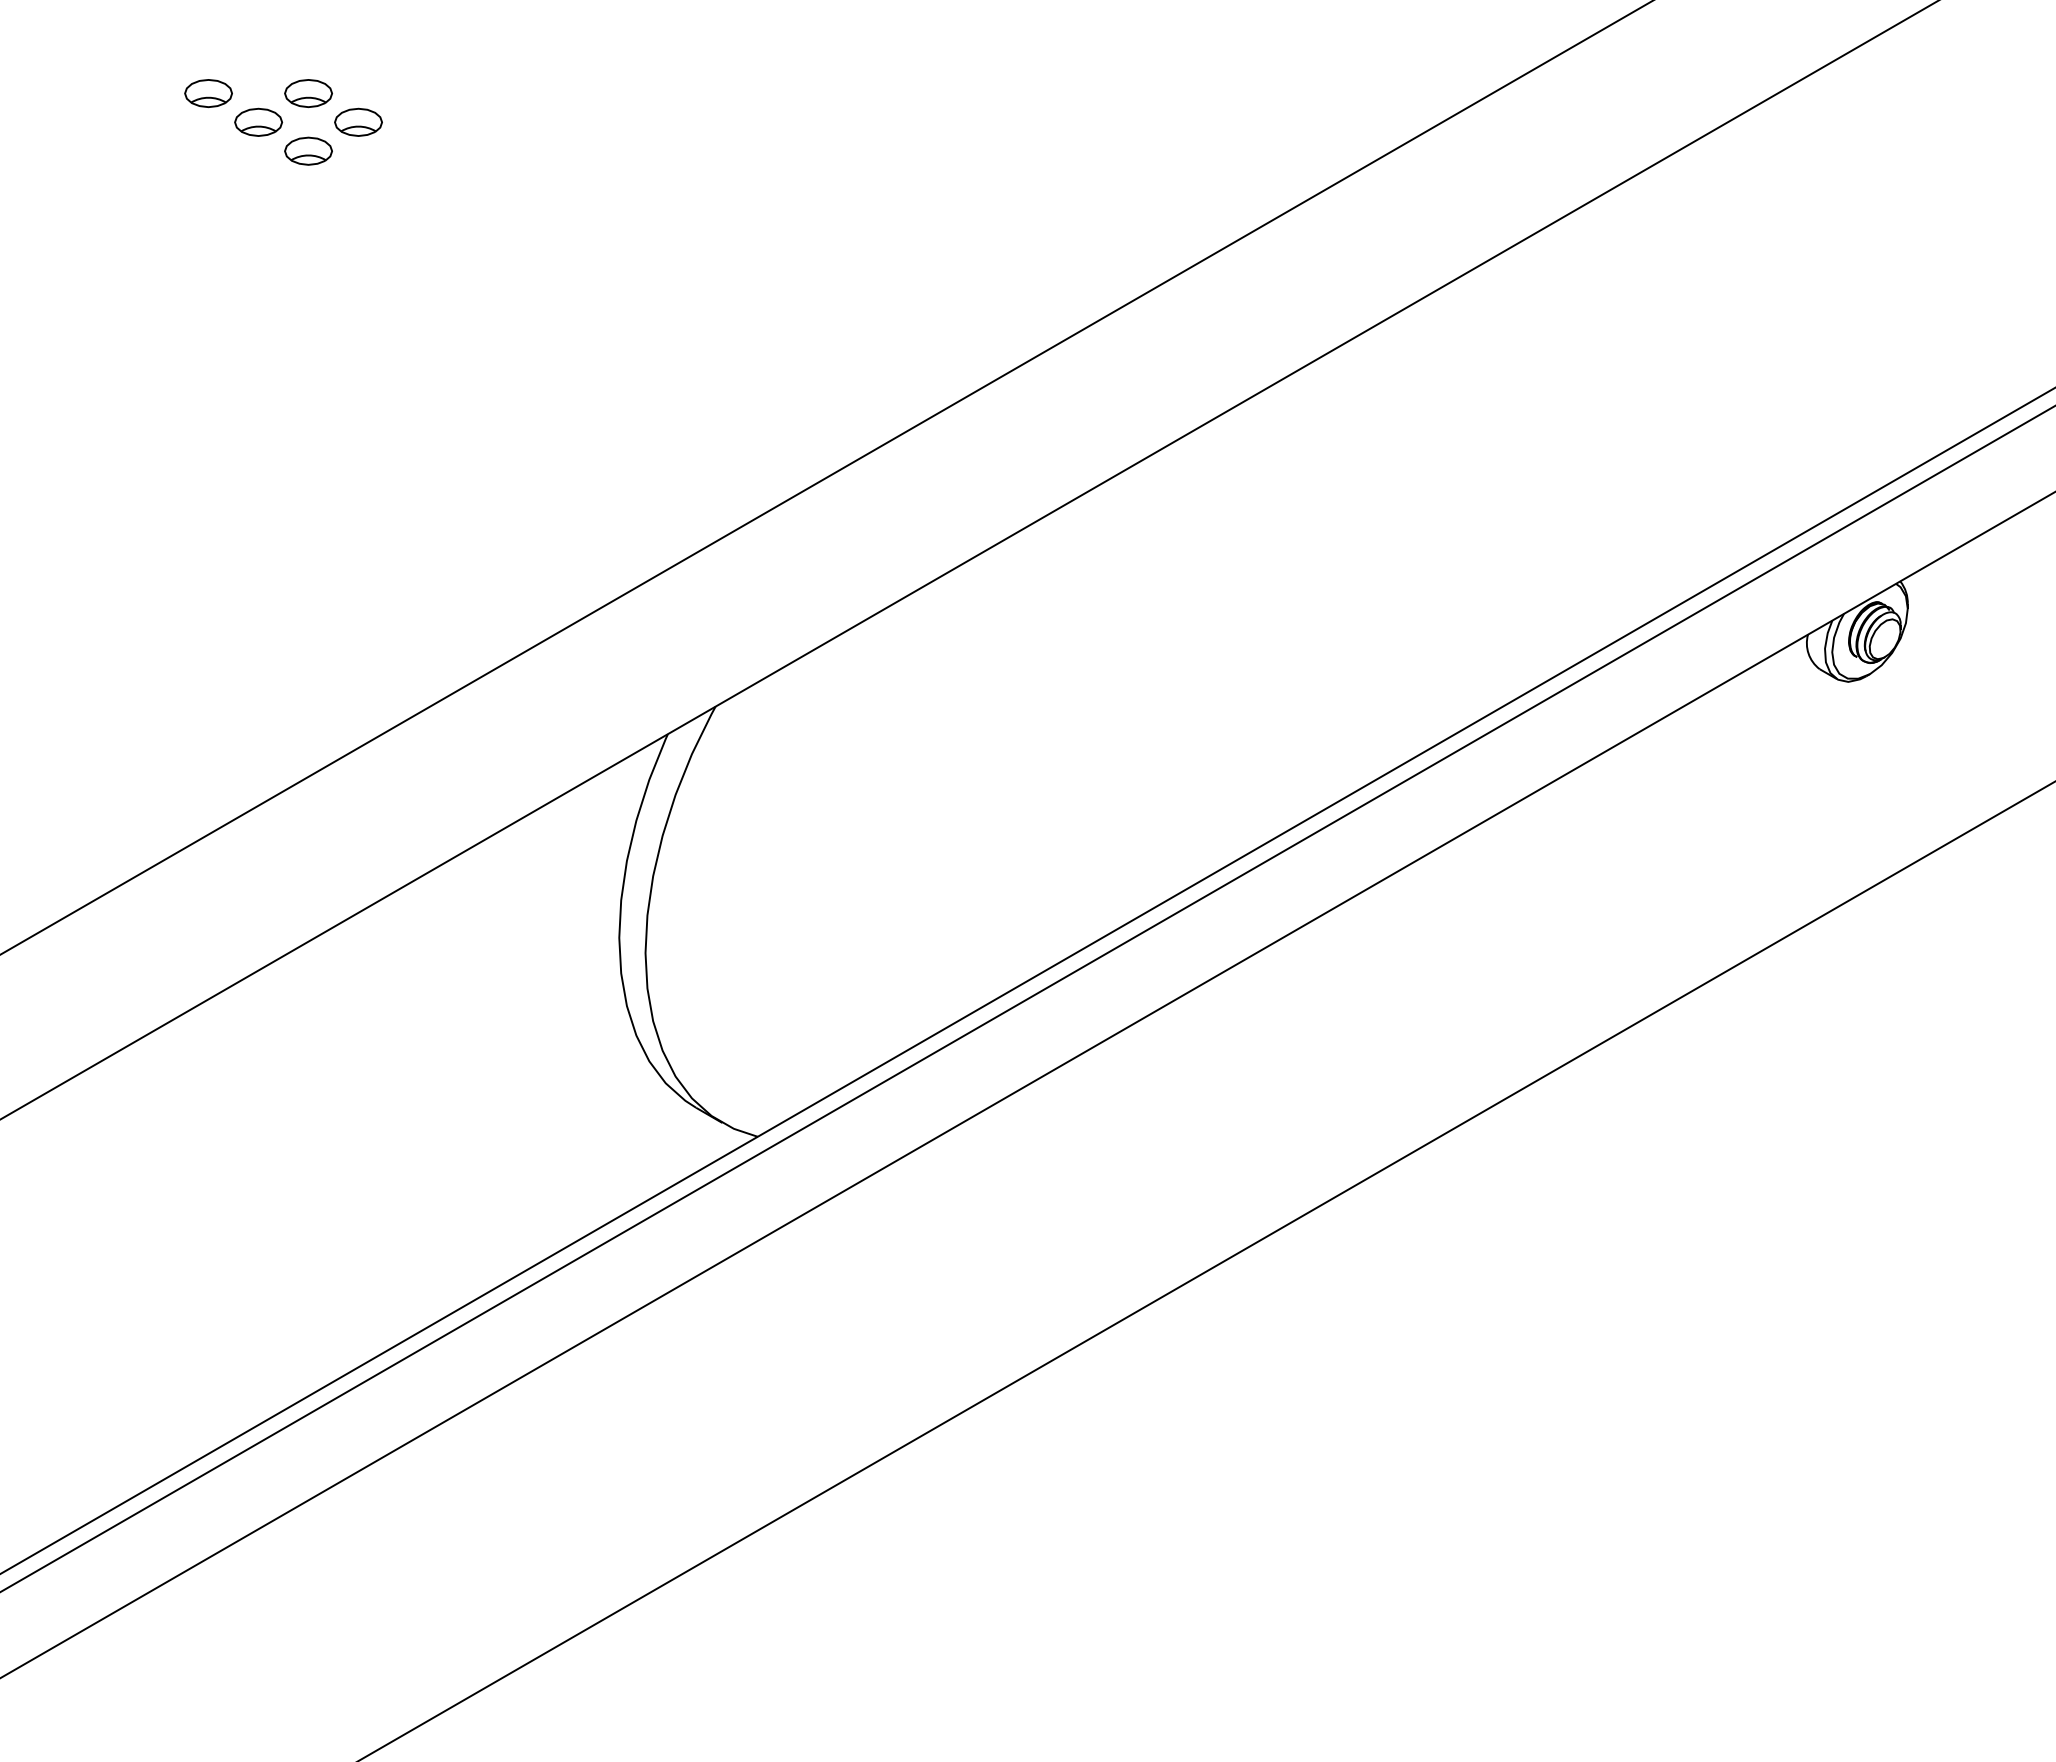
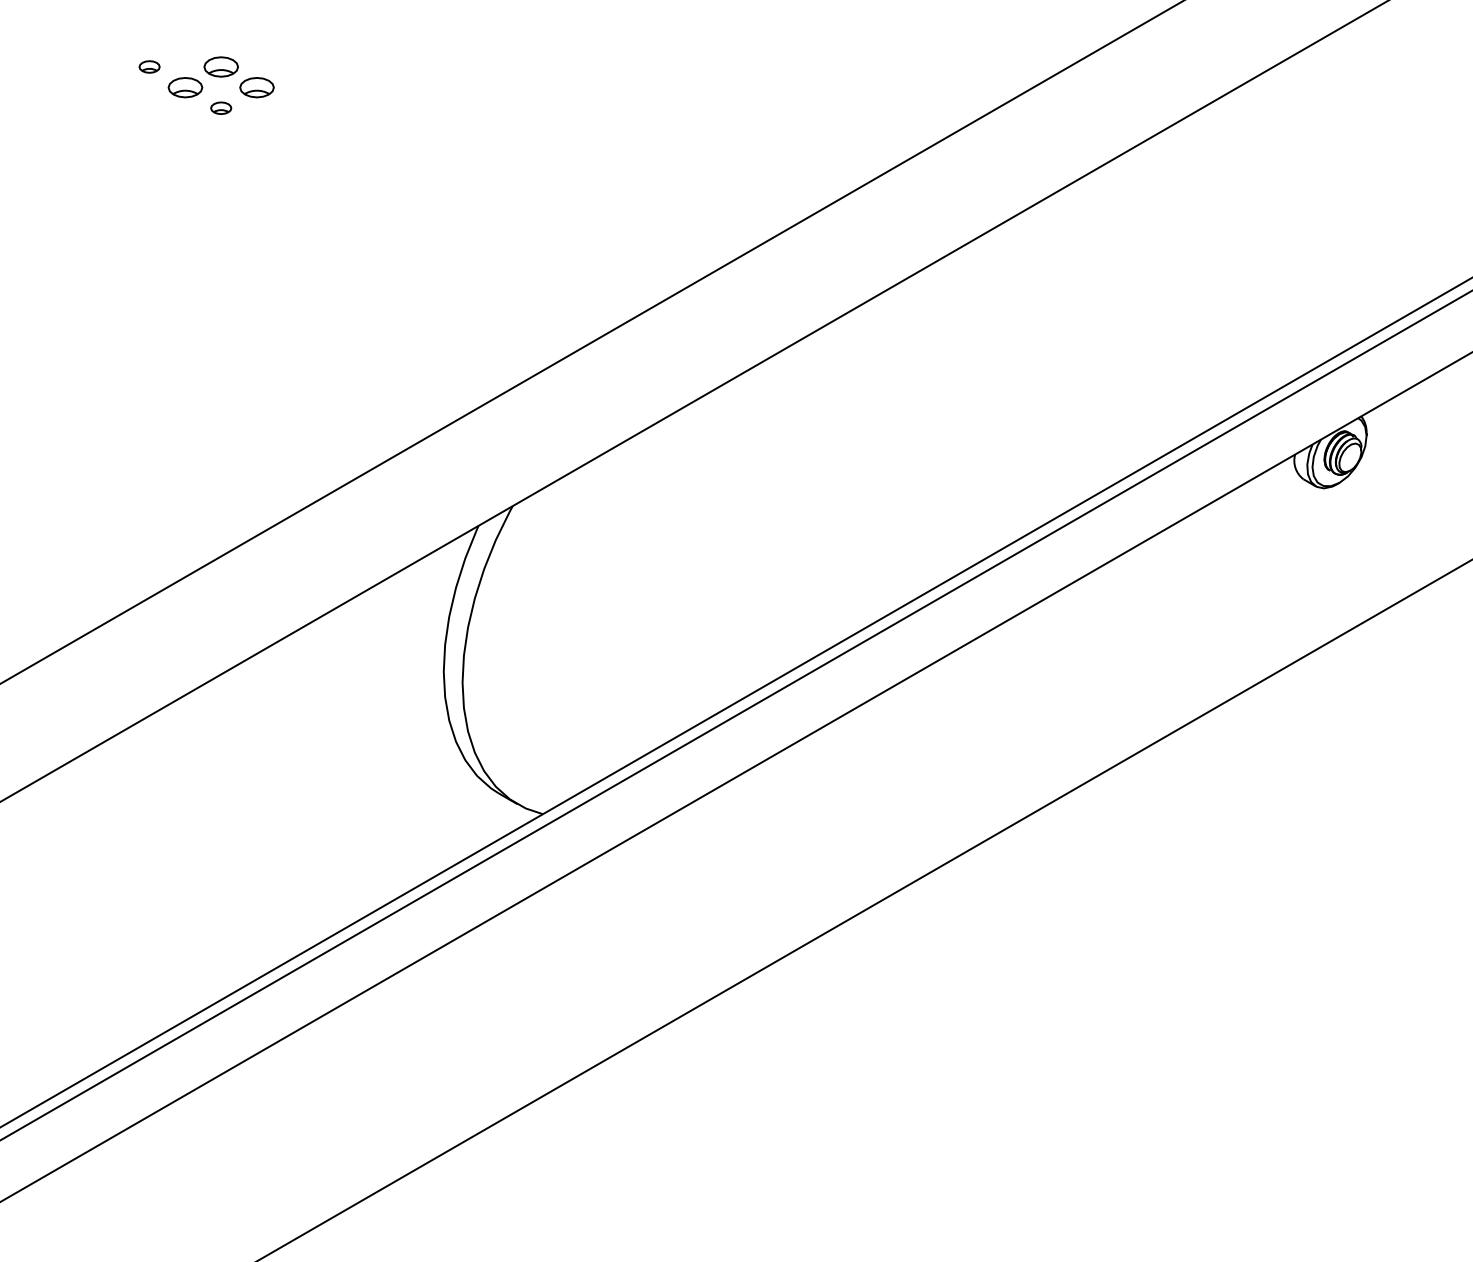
part: (208, 93) -> (149, 66), size x0.6
part: (308, 150) -> (221, 107), size x0.6

